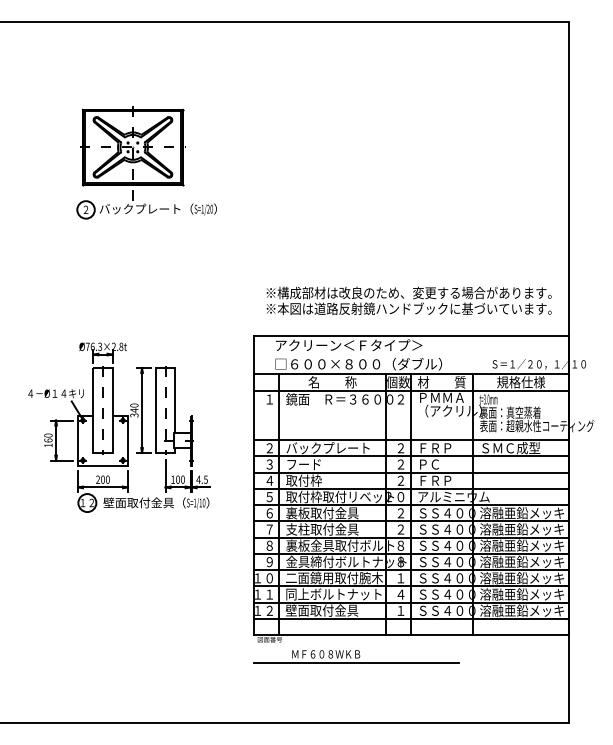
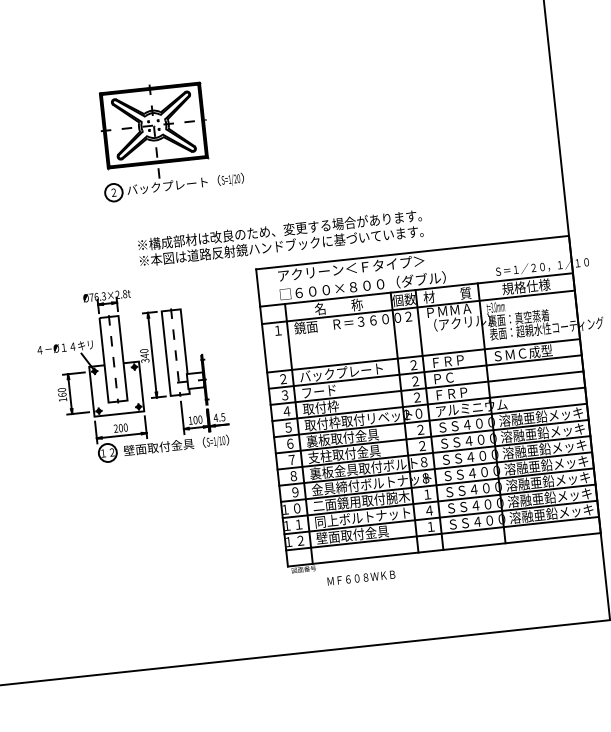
part: (146, 162) -> (168, 139), moved
text: (408, 300) -> (280, 237), moved
line: (356, 662) -> (392, 582), removed

